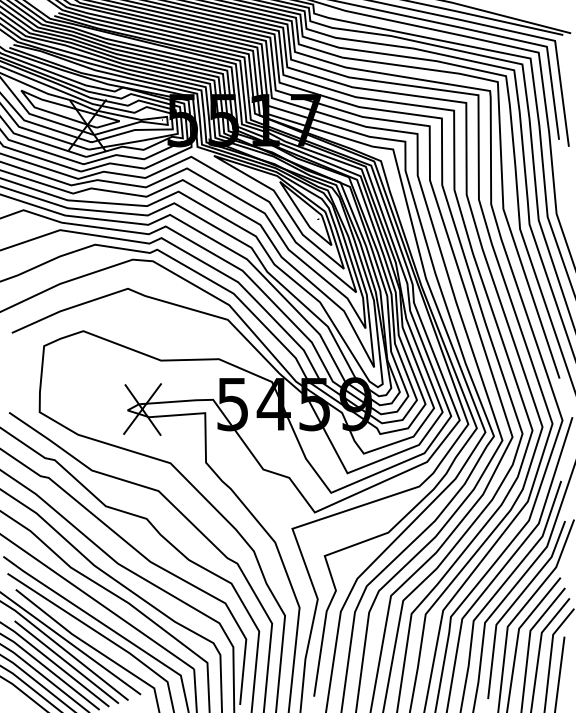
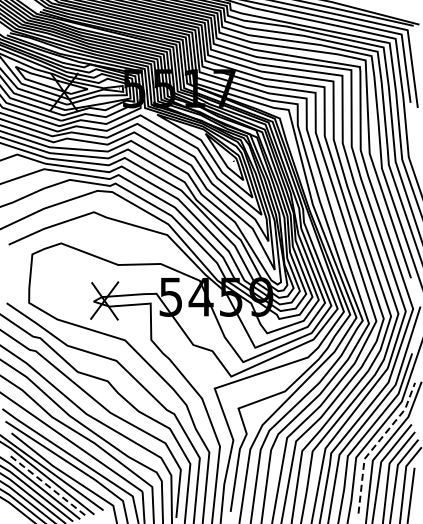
line: (514, 603) -> (377, 443), solid -> dashed
line: (67, 662) -> (49, 486), solid -> dashed

